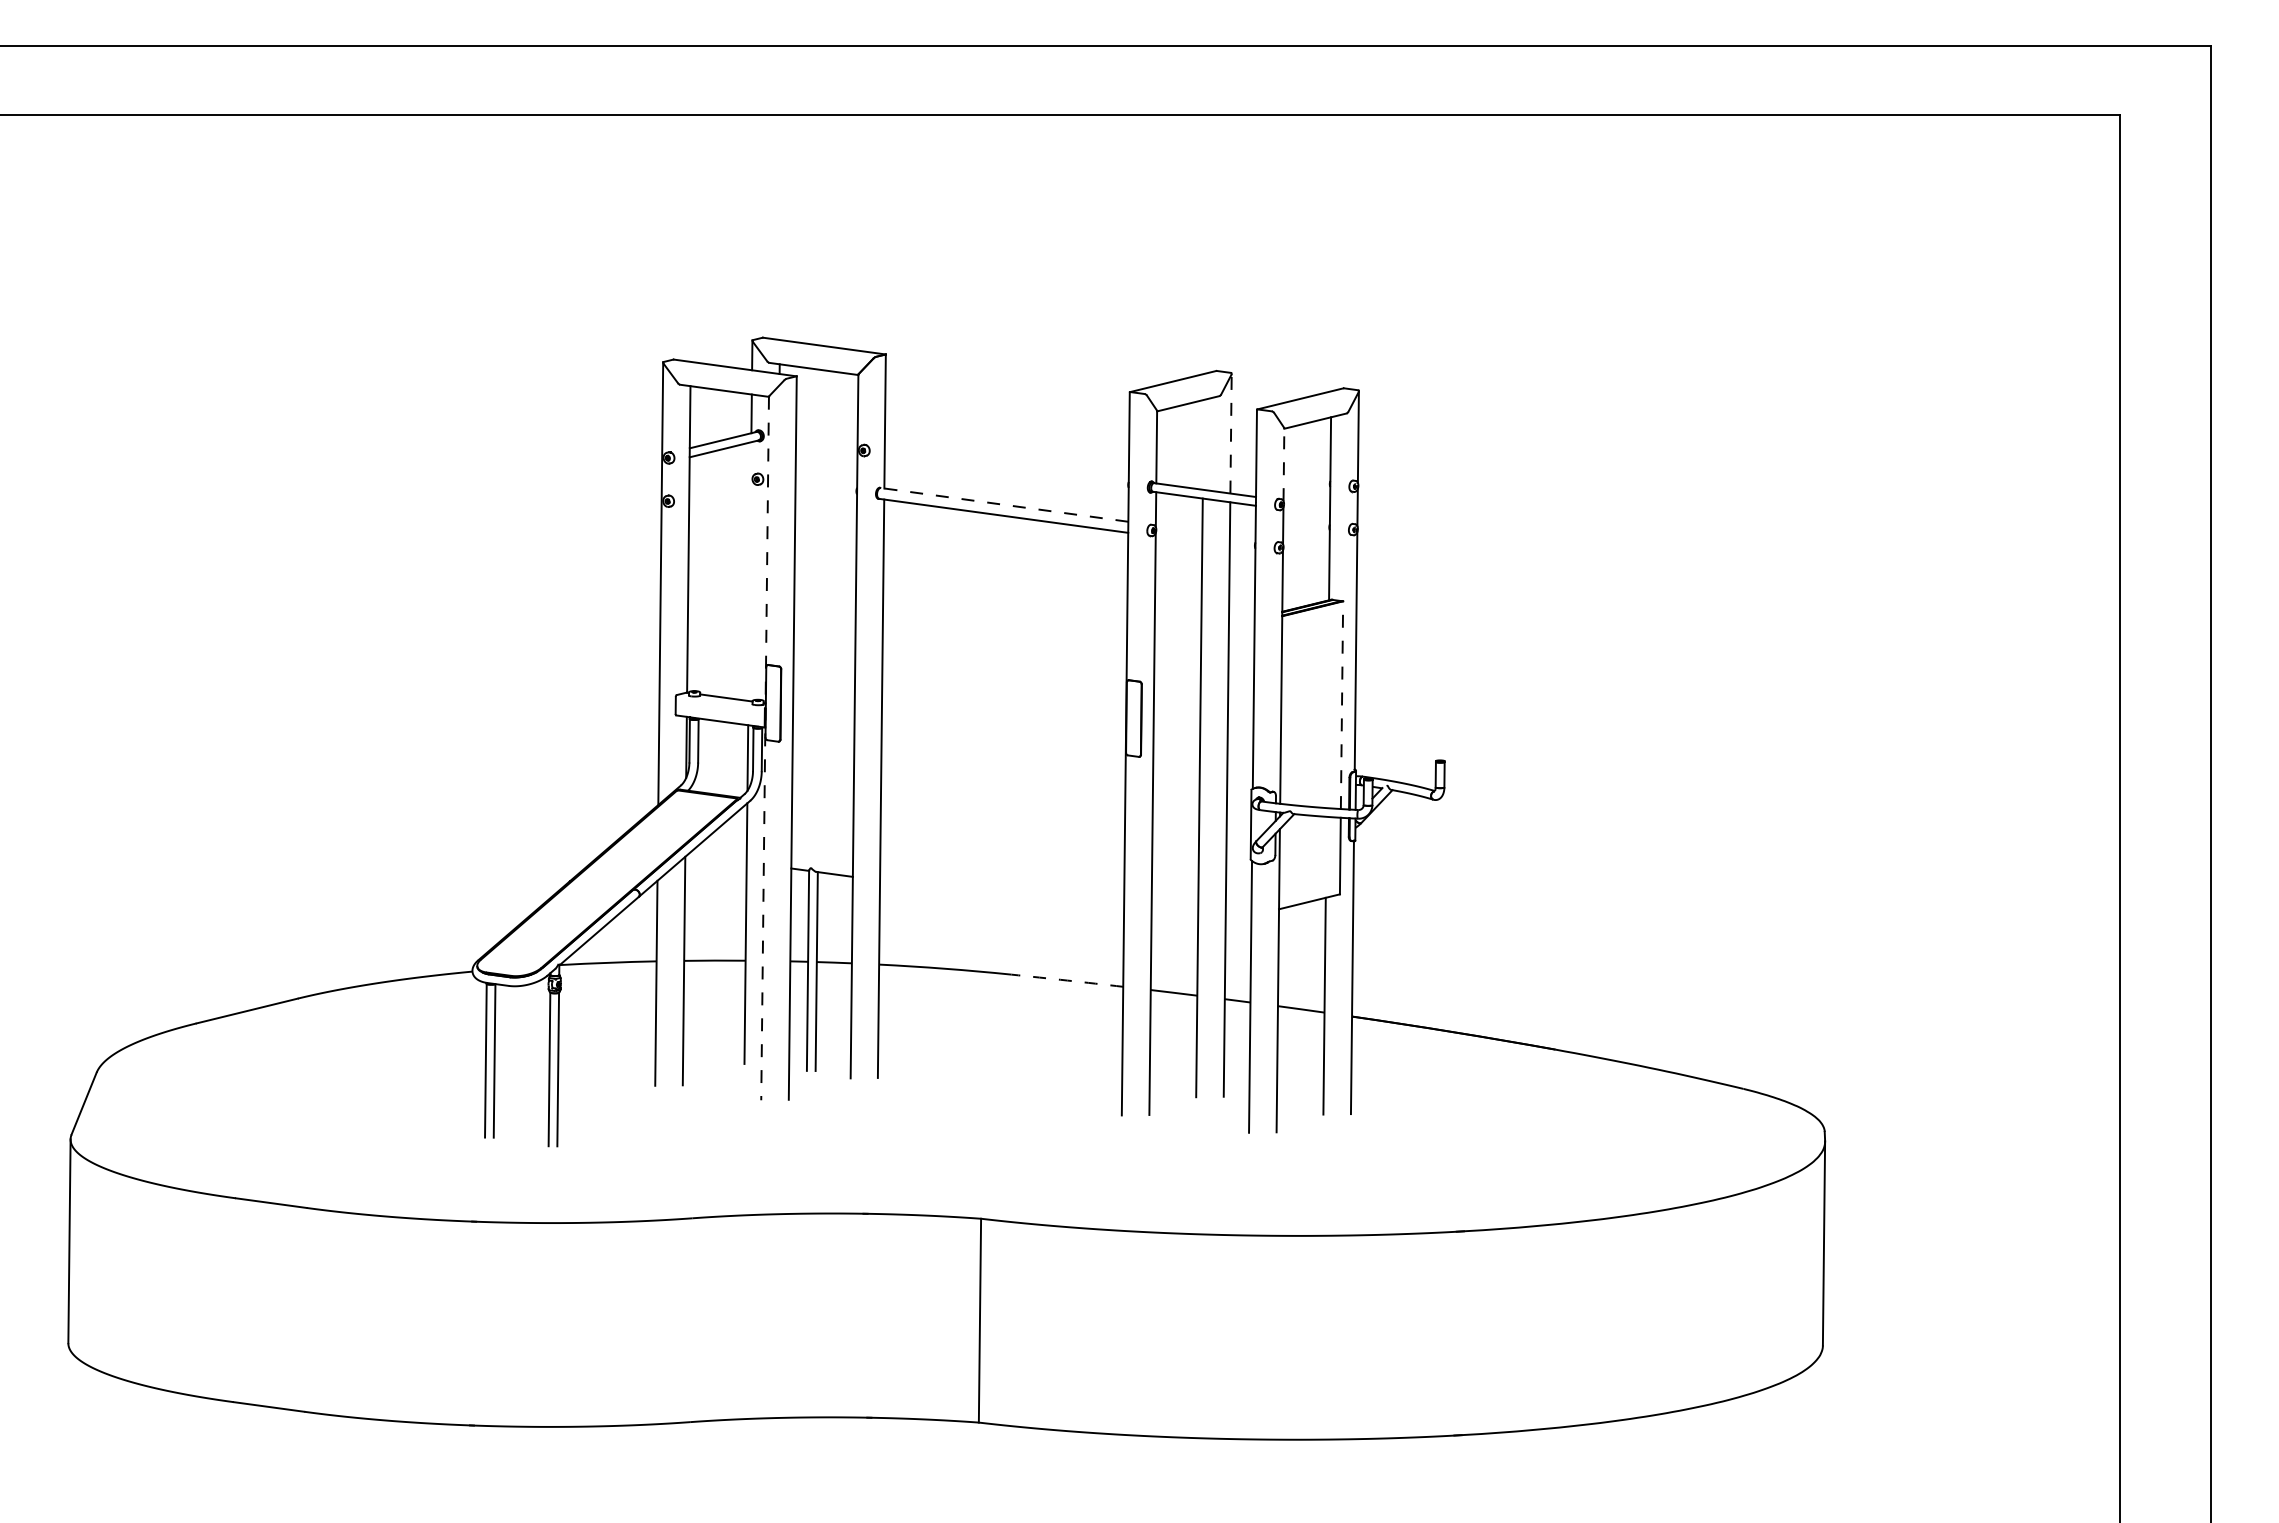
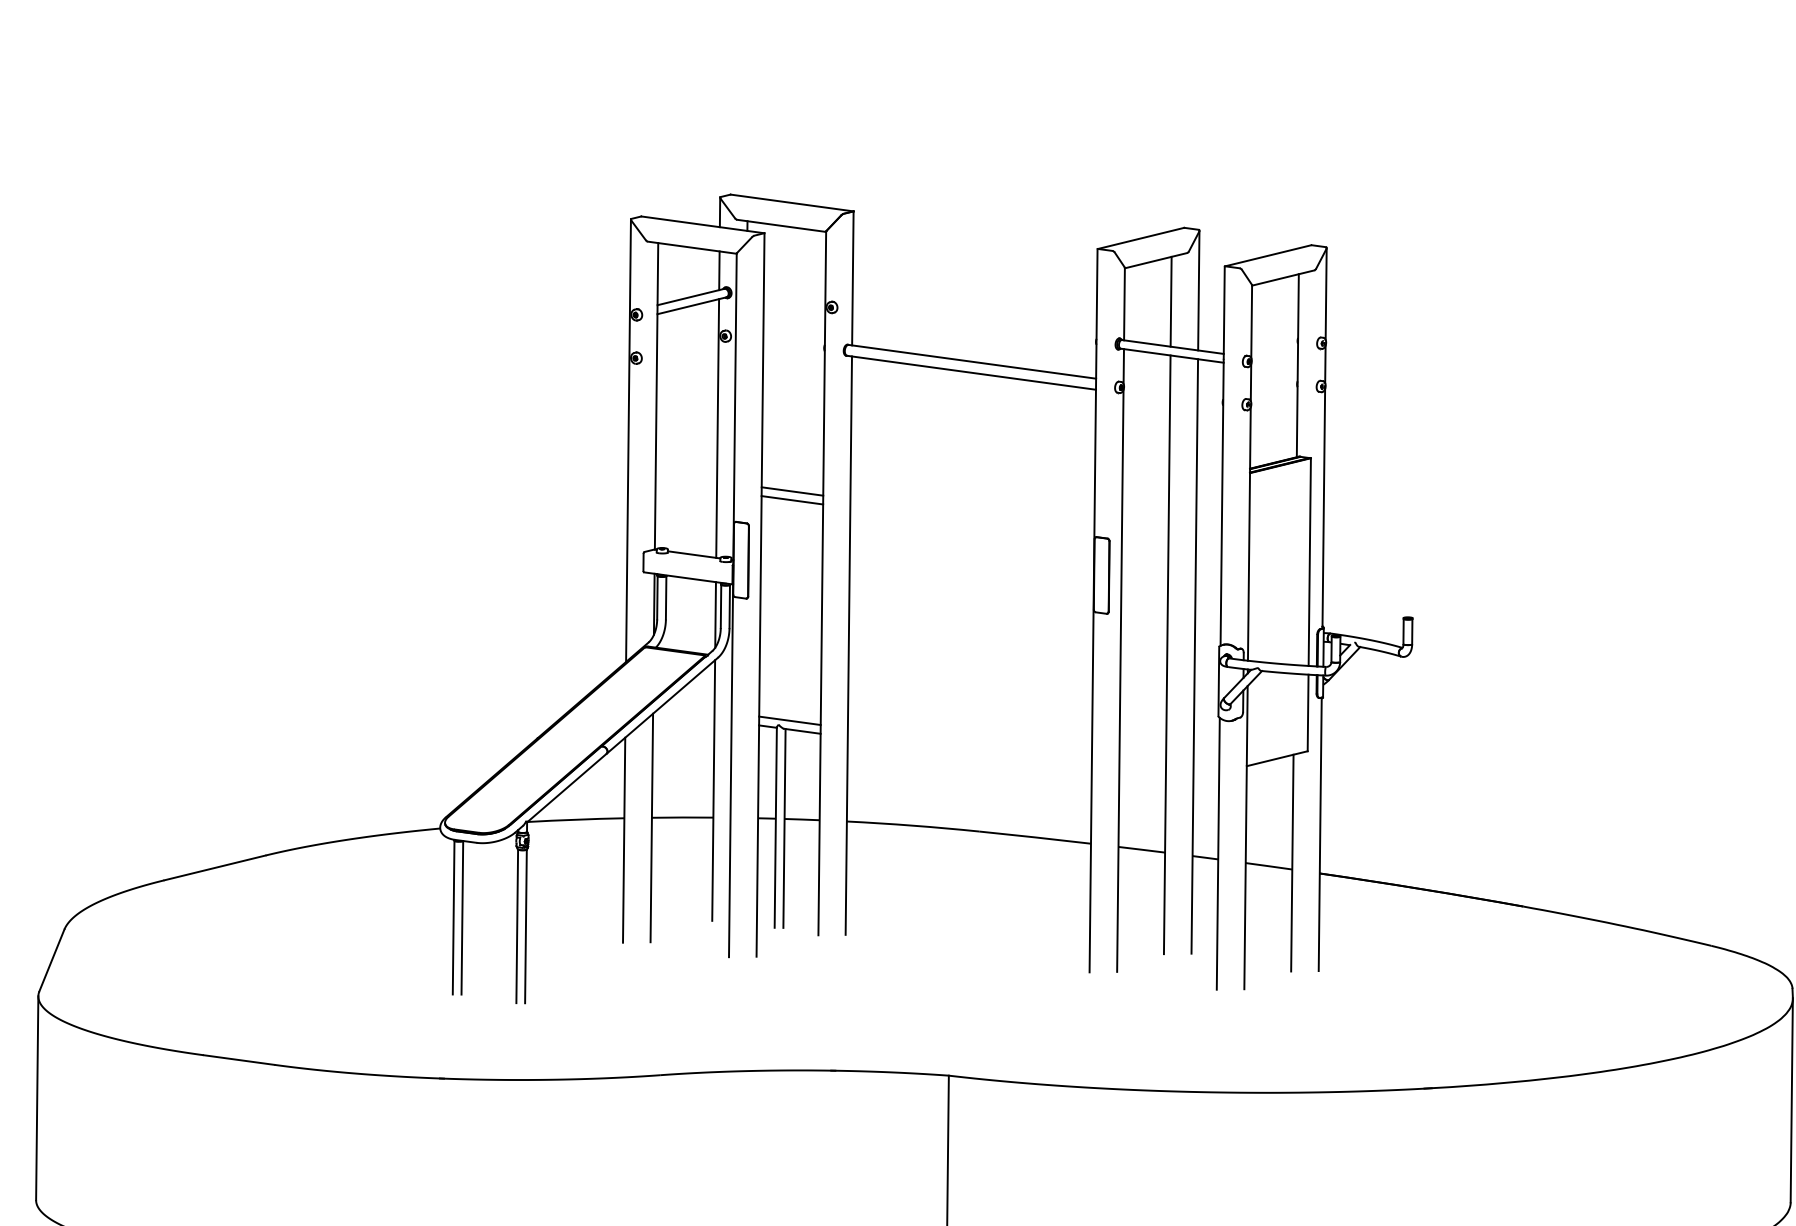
line: (1231, 433) -> (1199, 290), dashed -> solid
line: (1202, 444) -> (1170, 301), added
line: (1283, 464) -> (1251, 321), dashed -> solid
line: (1004, 504) -> (972, 361), dashed -> solid
line: (749, 571) -> (717, 428), added
line: (824, 634) -> (792, 491), added
line: (824, 643) -> (792, 500), added
line: (1342, 705) -> (1310, 562), dashed -> solid
line: (765, 748) -> (733, 605), dashed -> solid
line: (821, 863) -> (789, 720), added
arc: (1067, 980) -> (1035, 837), dashed -> solid

